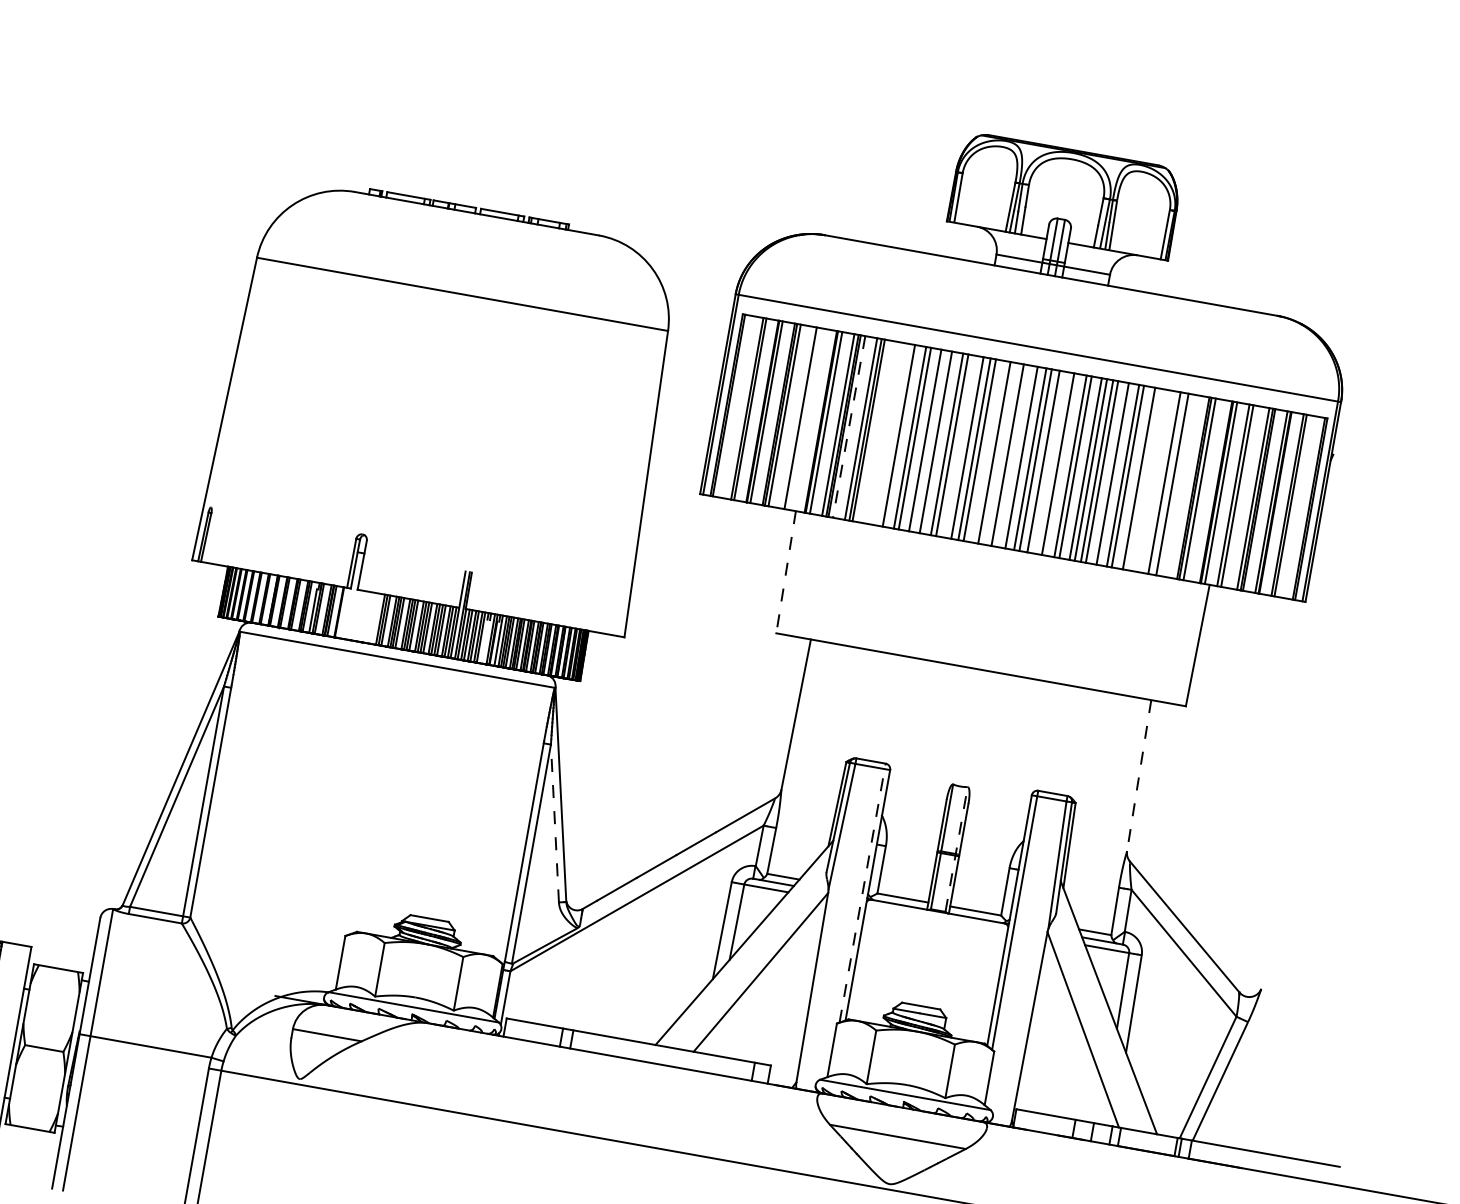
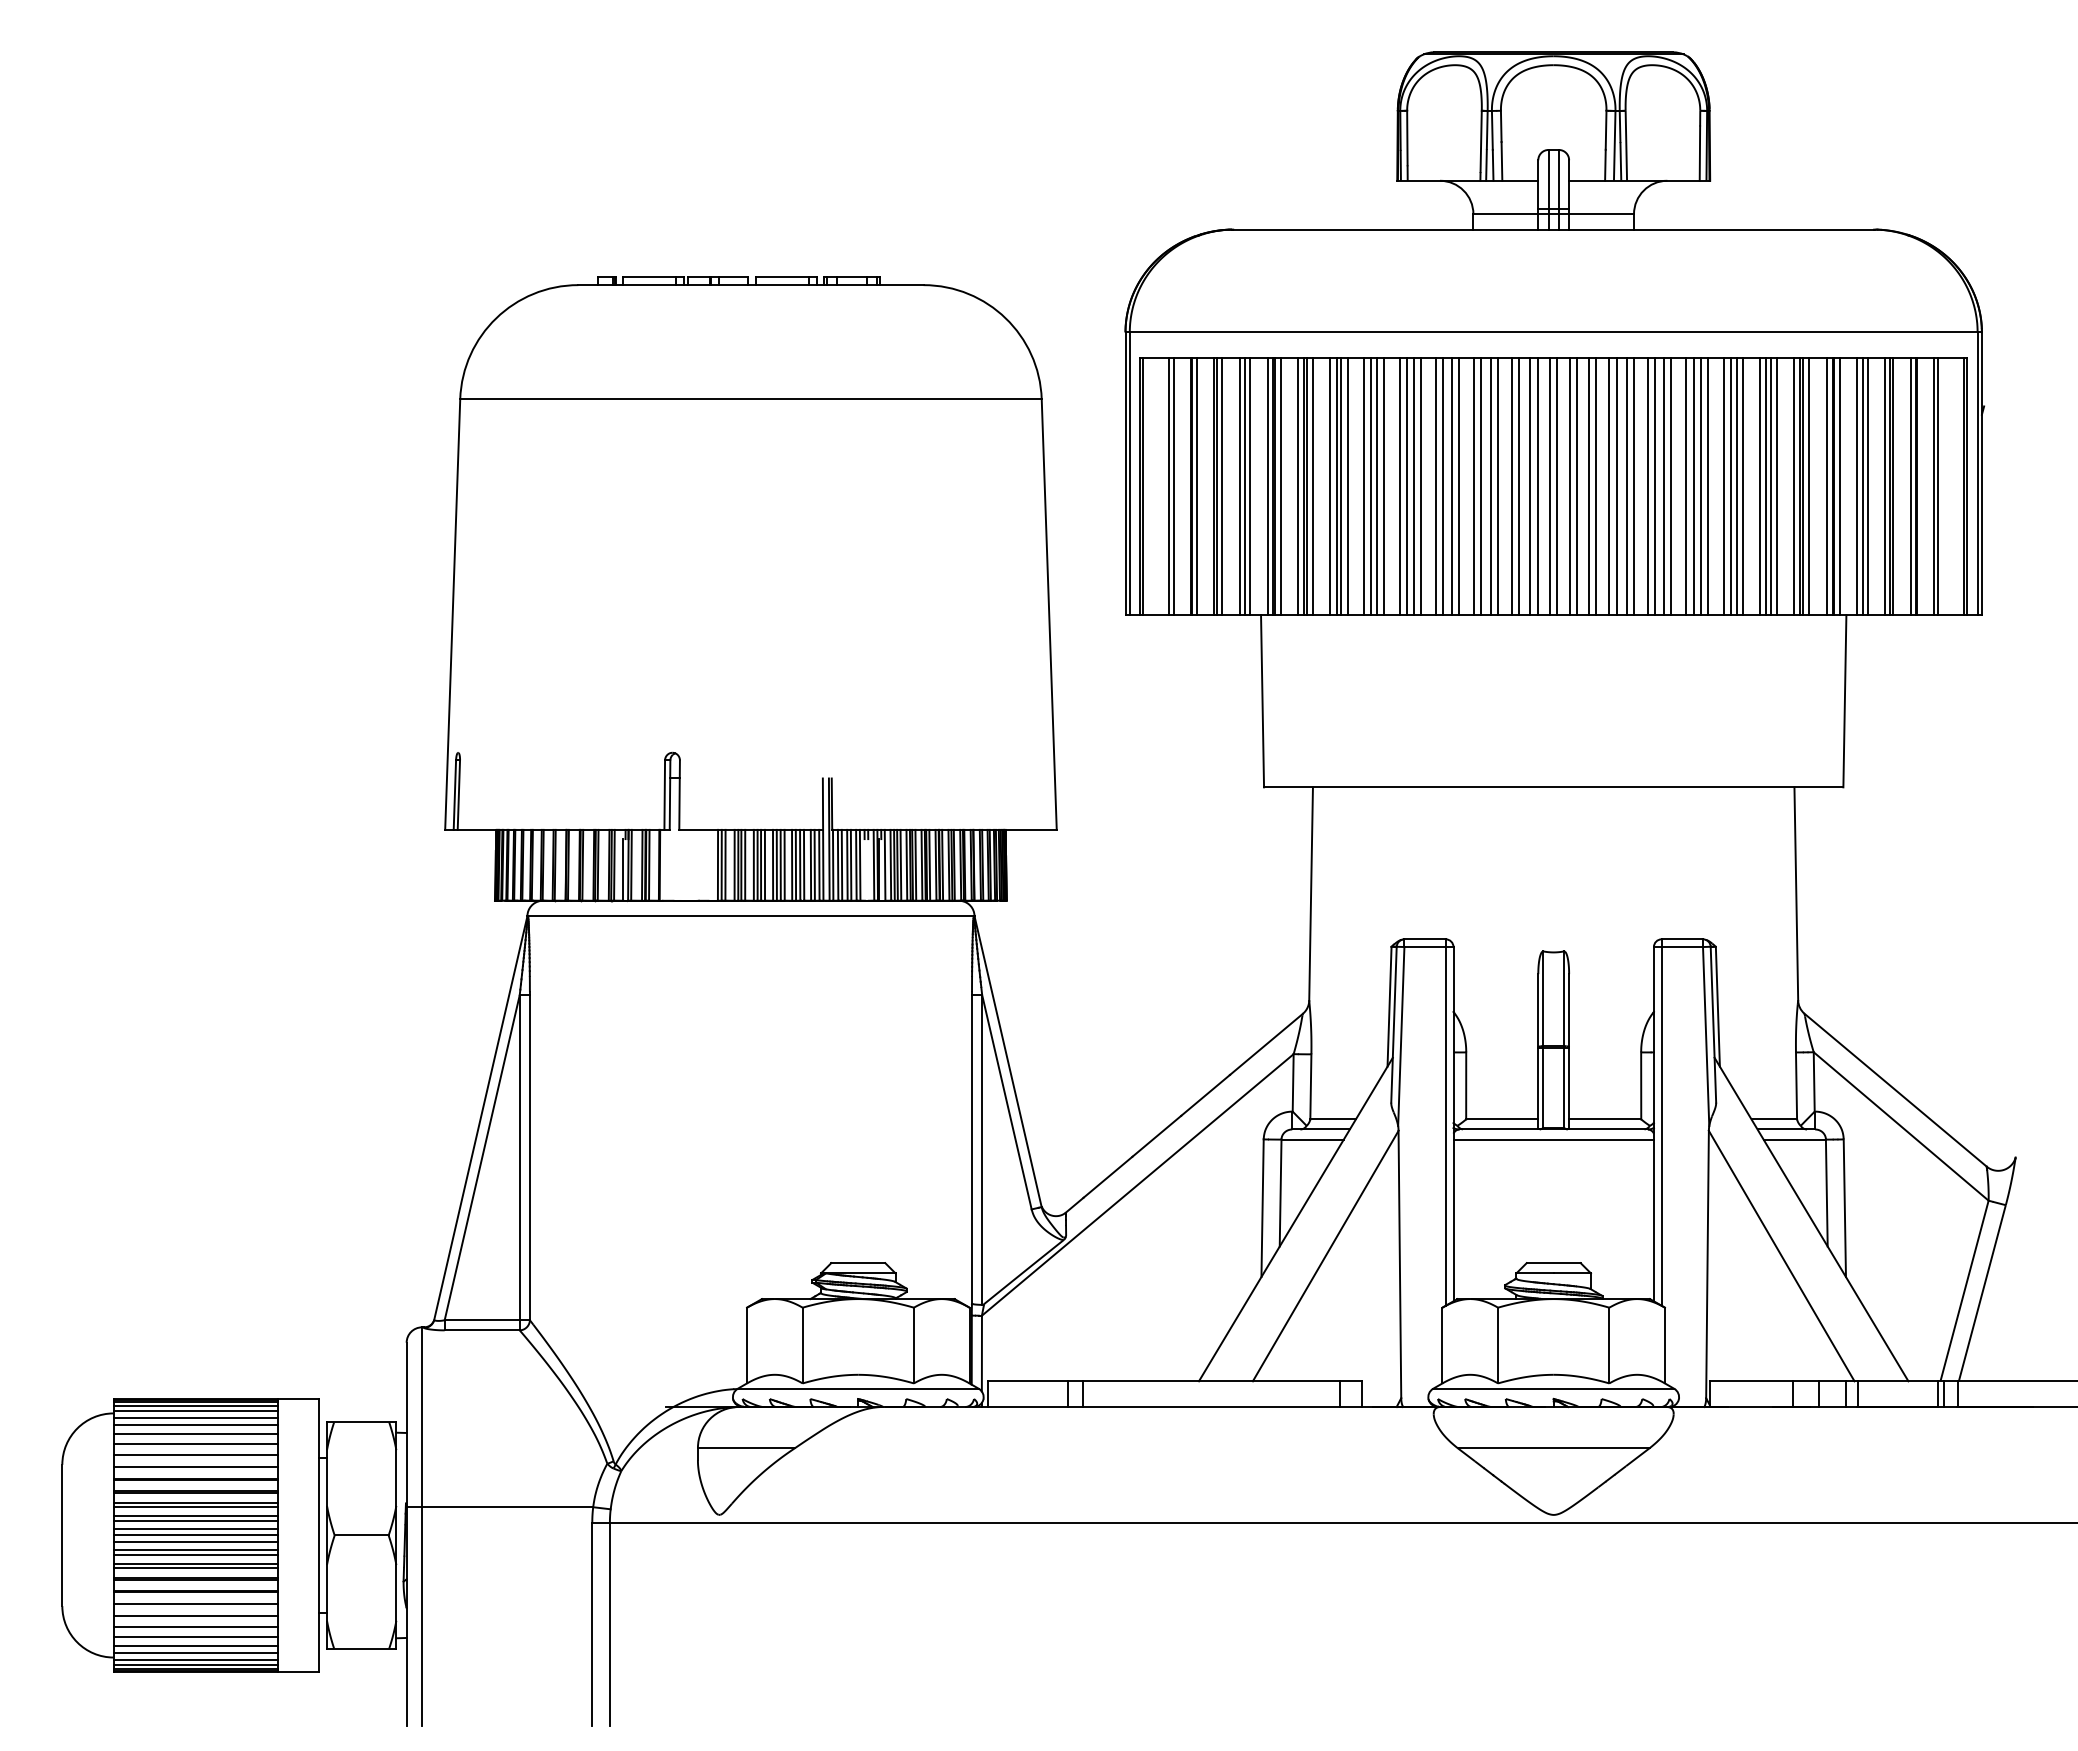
line: (796, 417) -> (1239, 486), added
line: (804, 418) -> (1250, 486), added
line: (816, 421) -> (1267, 486), added
line: (849, 427) -> (1313, 487), dashed -> solid
line: (873, 431) -> (1347, 486), added
line: (885, 433) -> (1364, 486), added
line: (889, 434) -> (1370, 486), added
line: (893, 434) -> (1376, 486), added
line: (919, 439) -> (1413, 486), added
line: (941, 443) -> (1443, 486), added
line: (962, 447) -> (1473, 486), added
line: (989, 451) -> (1511, 486), added
line: (1002, 454) -> (1530, 486), added
line: (1016, 456) -> (1550, 486), added
line: (1048, 462) -> (1595, 486), added
line: (1063, 465) -> (1616, 486), added
line: (1117, 474) -> (1693, 486), added
line: (1143, 479) -> (1730, 486), added
line: (1148, 480) -> (1736, 486), added
line: (1153, 481) -> (1743, 486), added
line: (1169, 483) -> (1766, 486), added
line: (1177, 485) -> (1777, 486), added
line: (1188, 487) -> (1793, 486), added
line: (1211, 491) -> (1826, 486), added
line: (1240, 496) -> (1867, 486), added
line: (786, 572) -> (1262, 701), dashed -> solid
line: (1139, 775) -> (1796, 893), dashed -> solid
line: (554, 822) -> (1006, 1101), dashed -> solid
line: (956, 849) -> (1563, 1039), dashed -> solid
line: (862, 893) -> (1445, 1122), dashed -> solid
line: (936, 918) -> (1553, 1139), added

